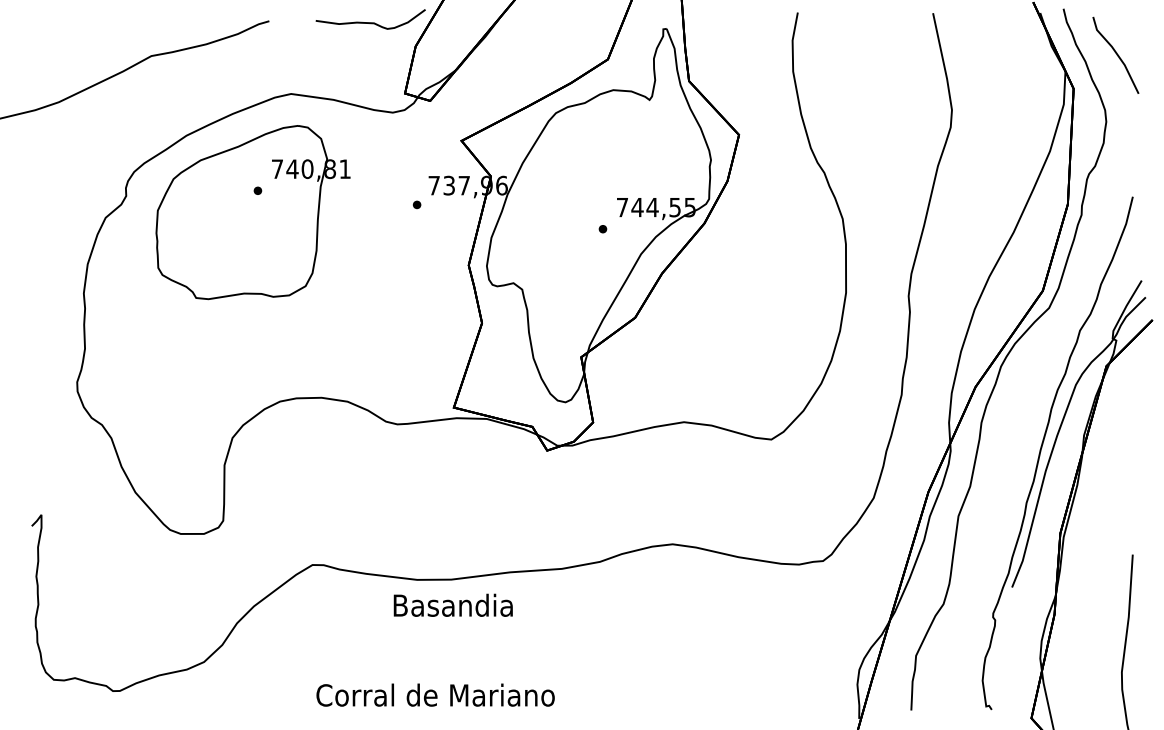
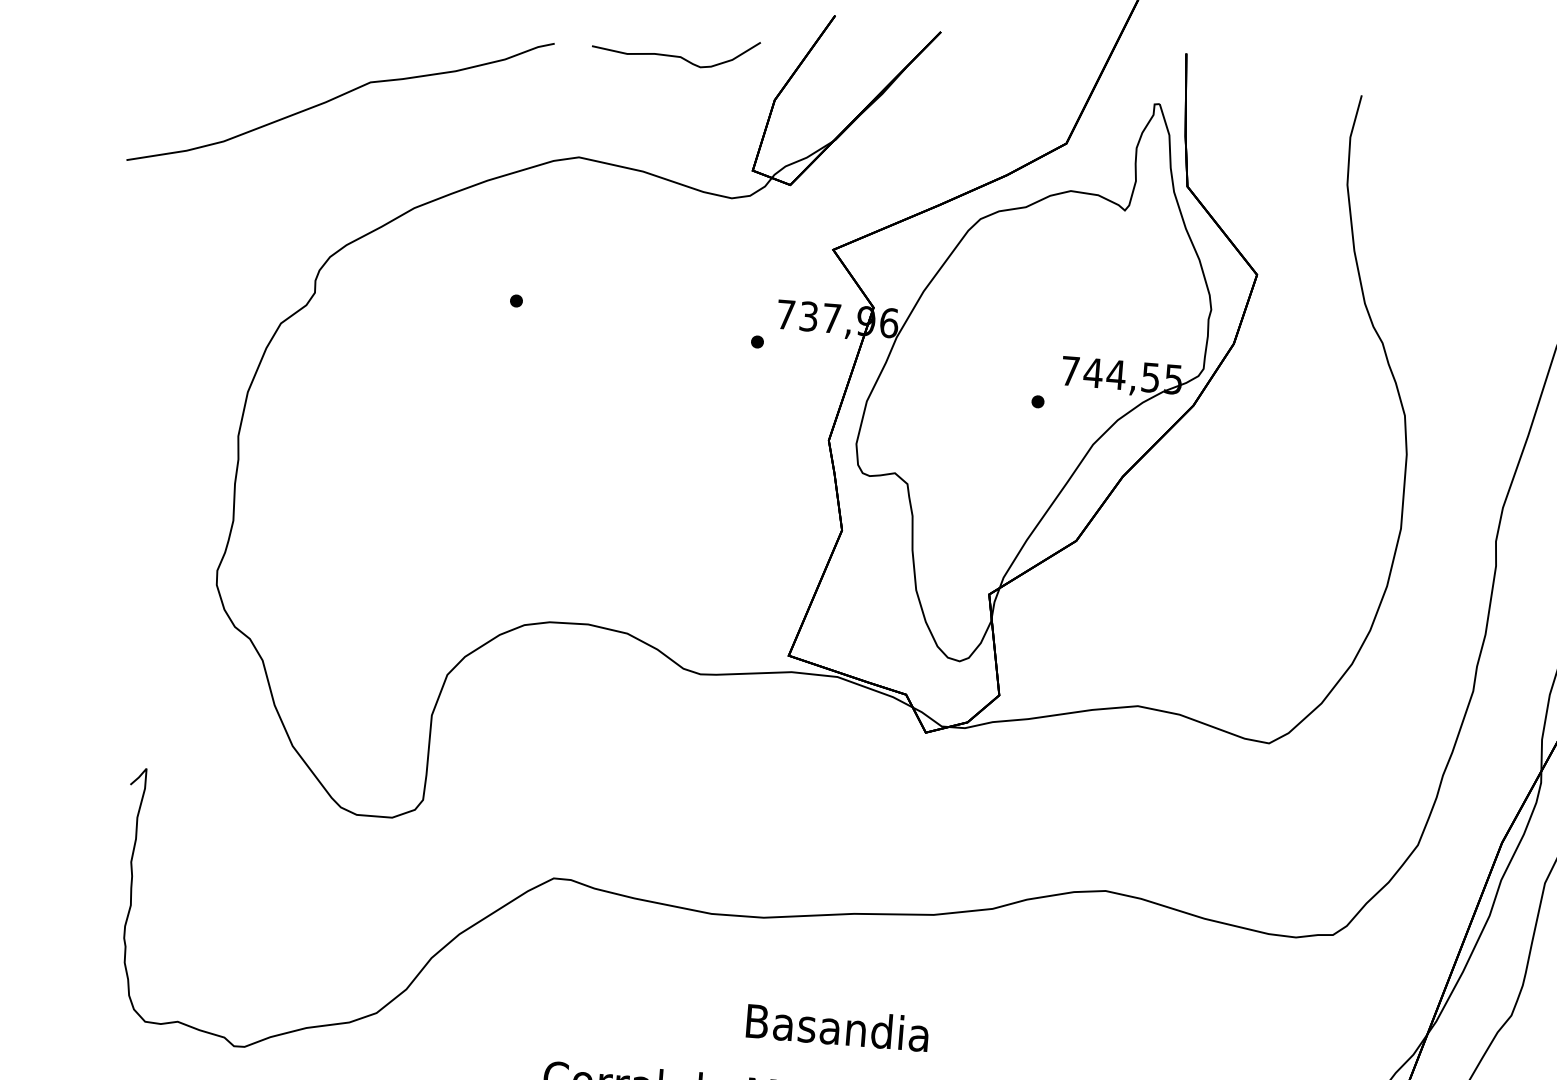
curve: (370, 22) -> (675, 55), moved
part: (252, 212) -> (505, 333), removed
text: (452, 604) -> (836, 1026), moved

